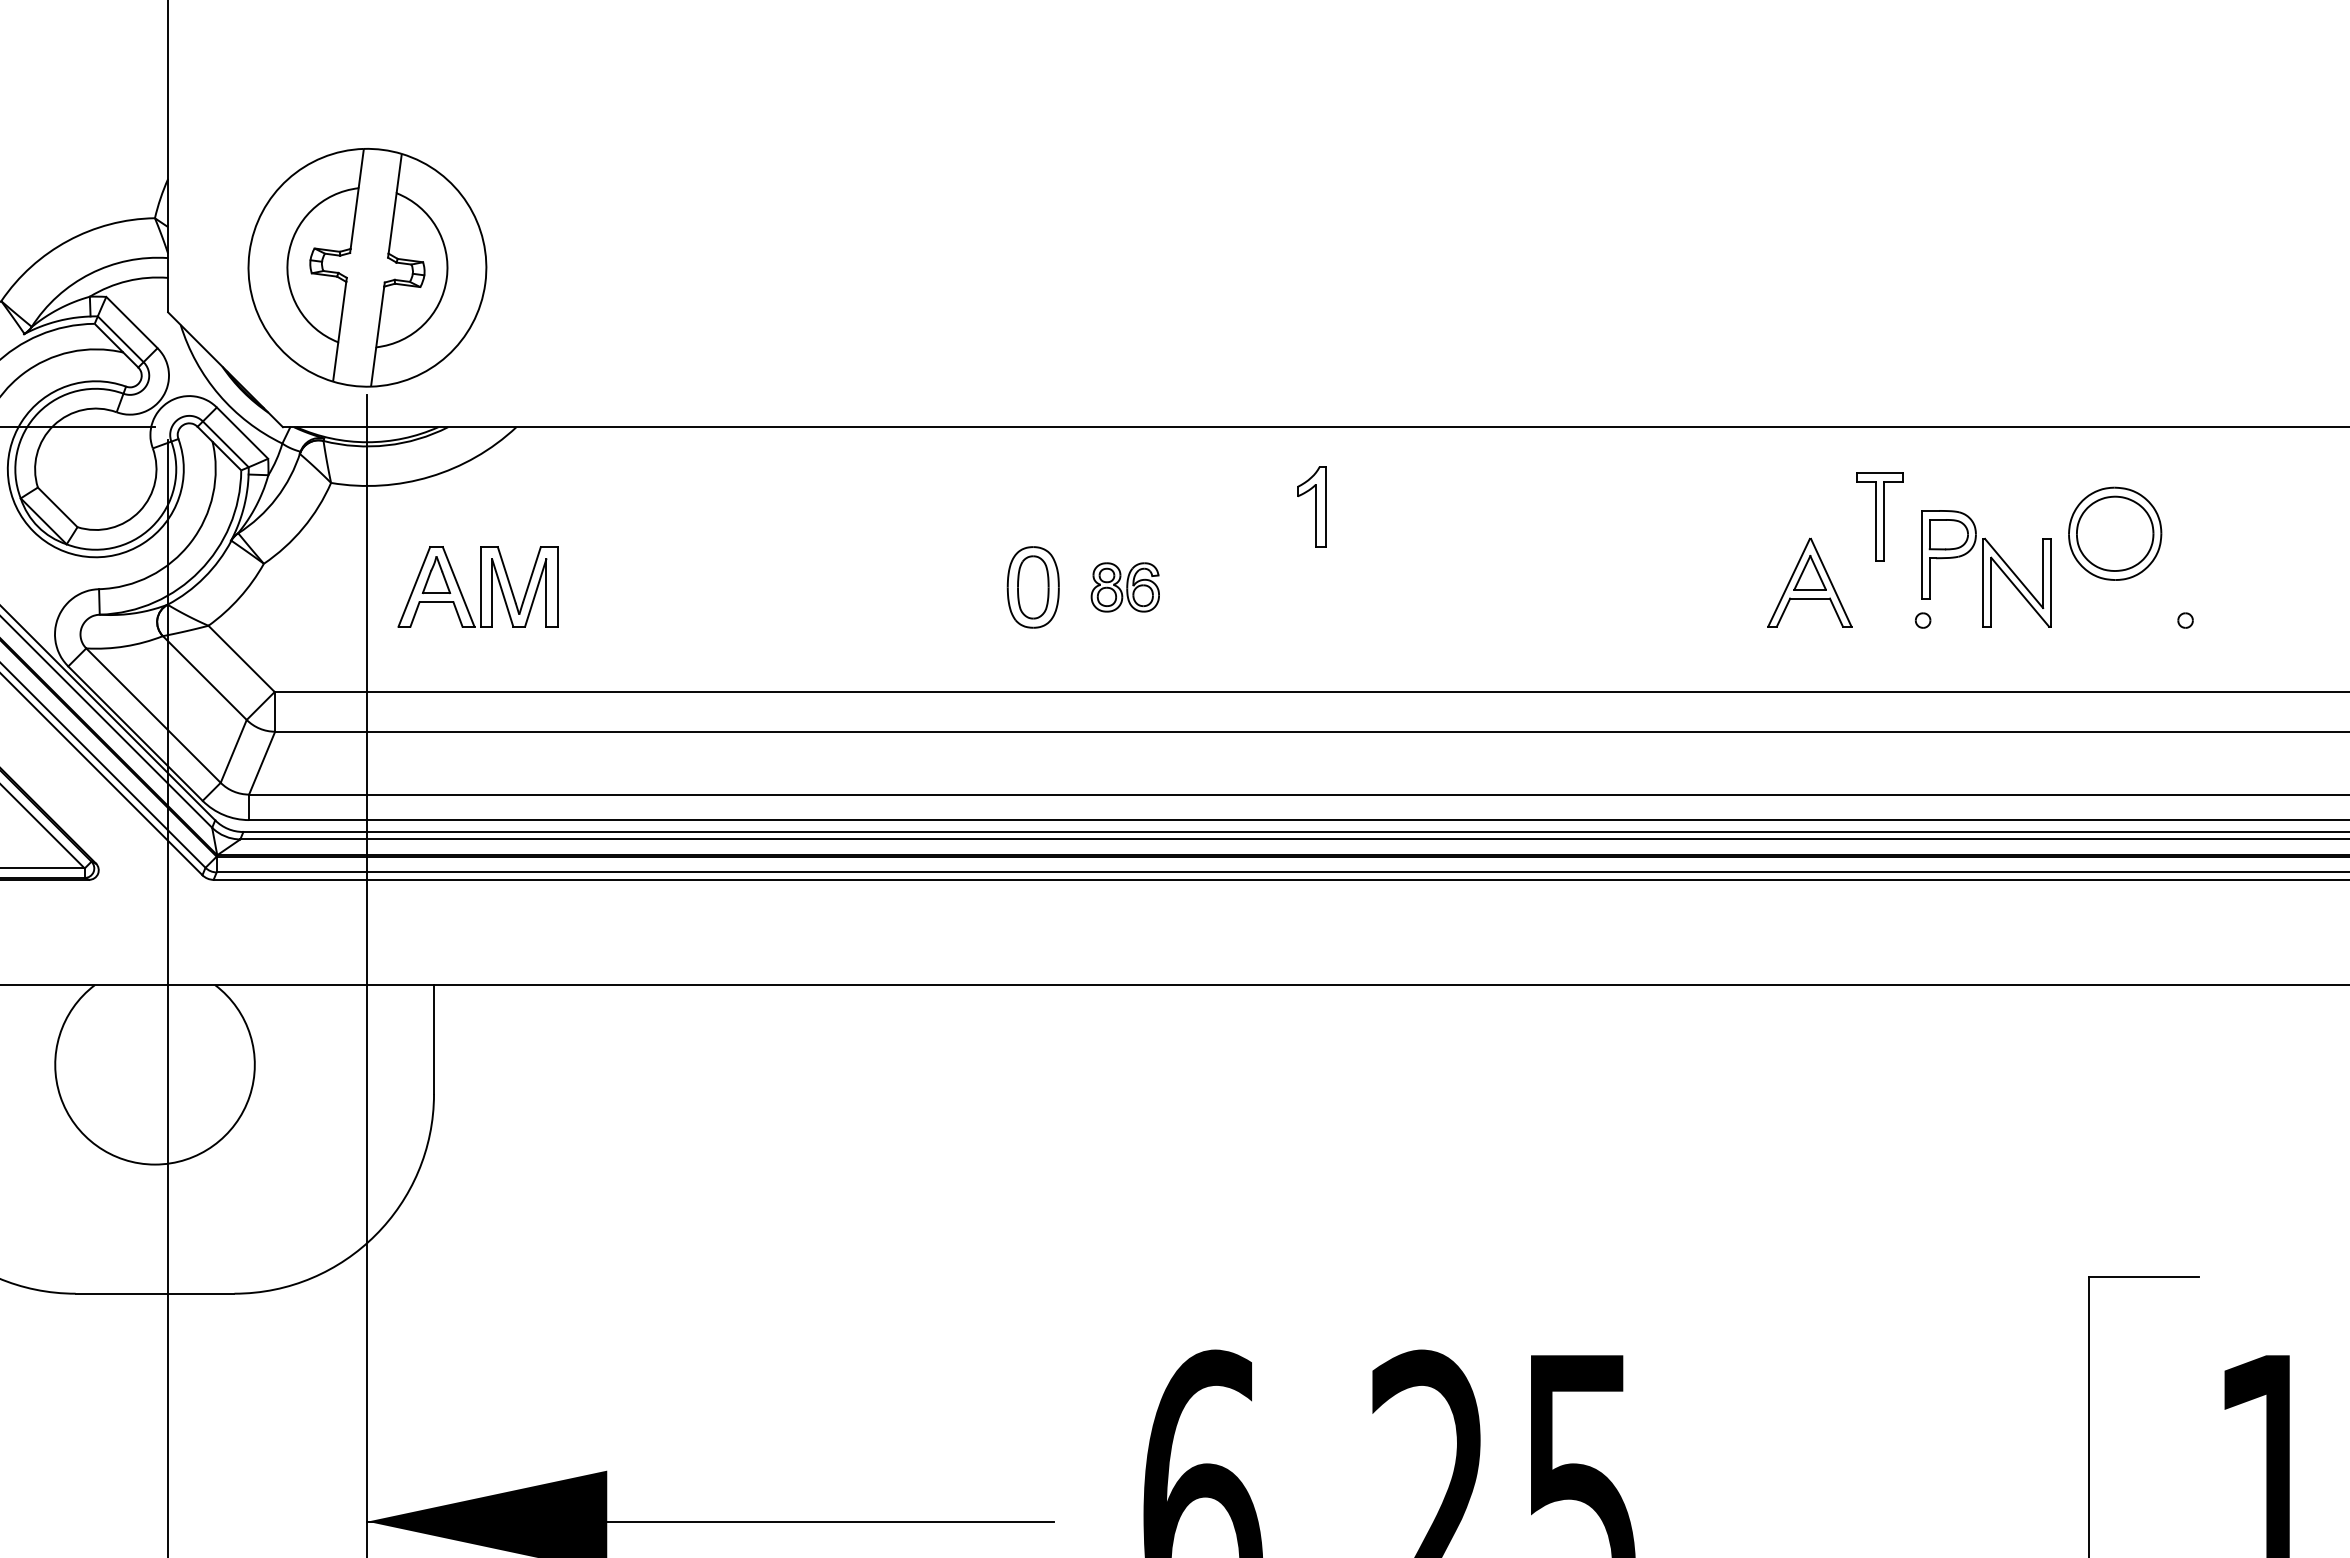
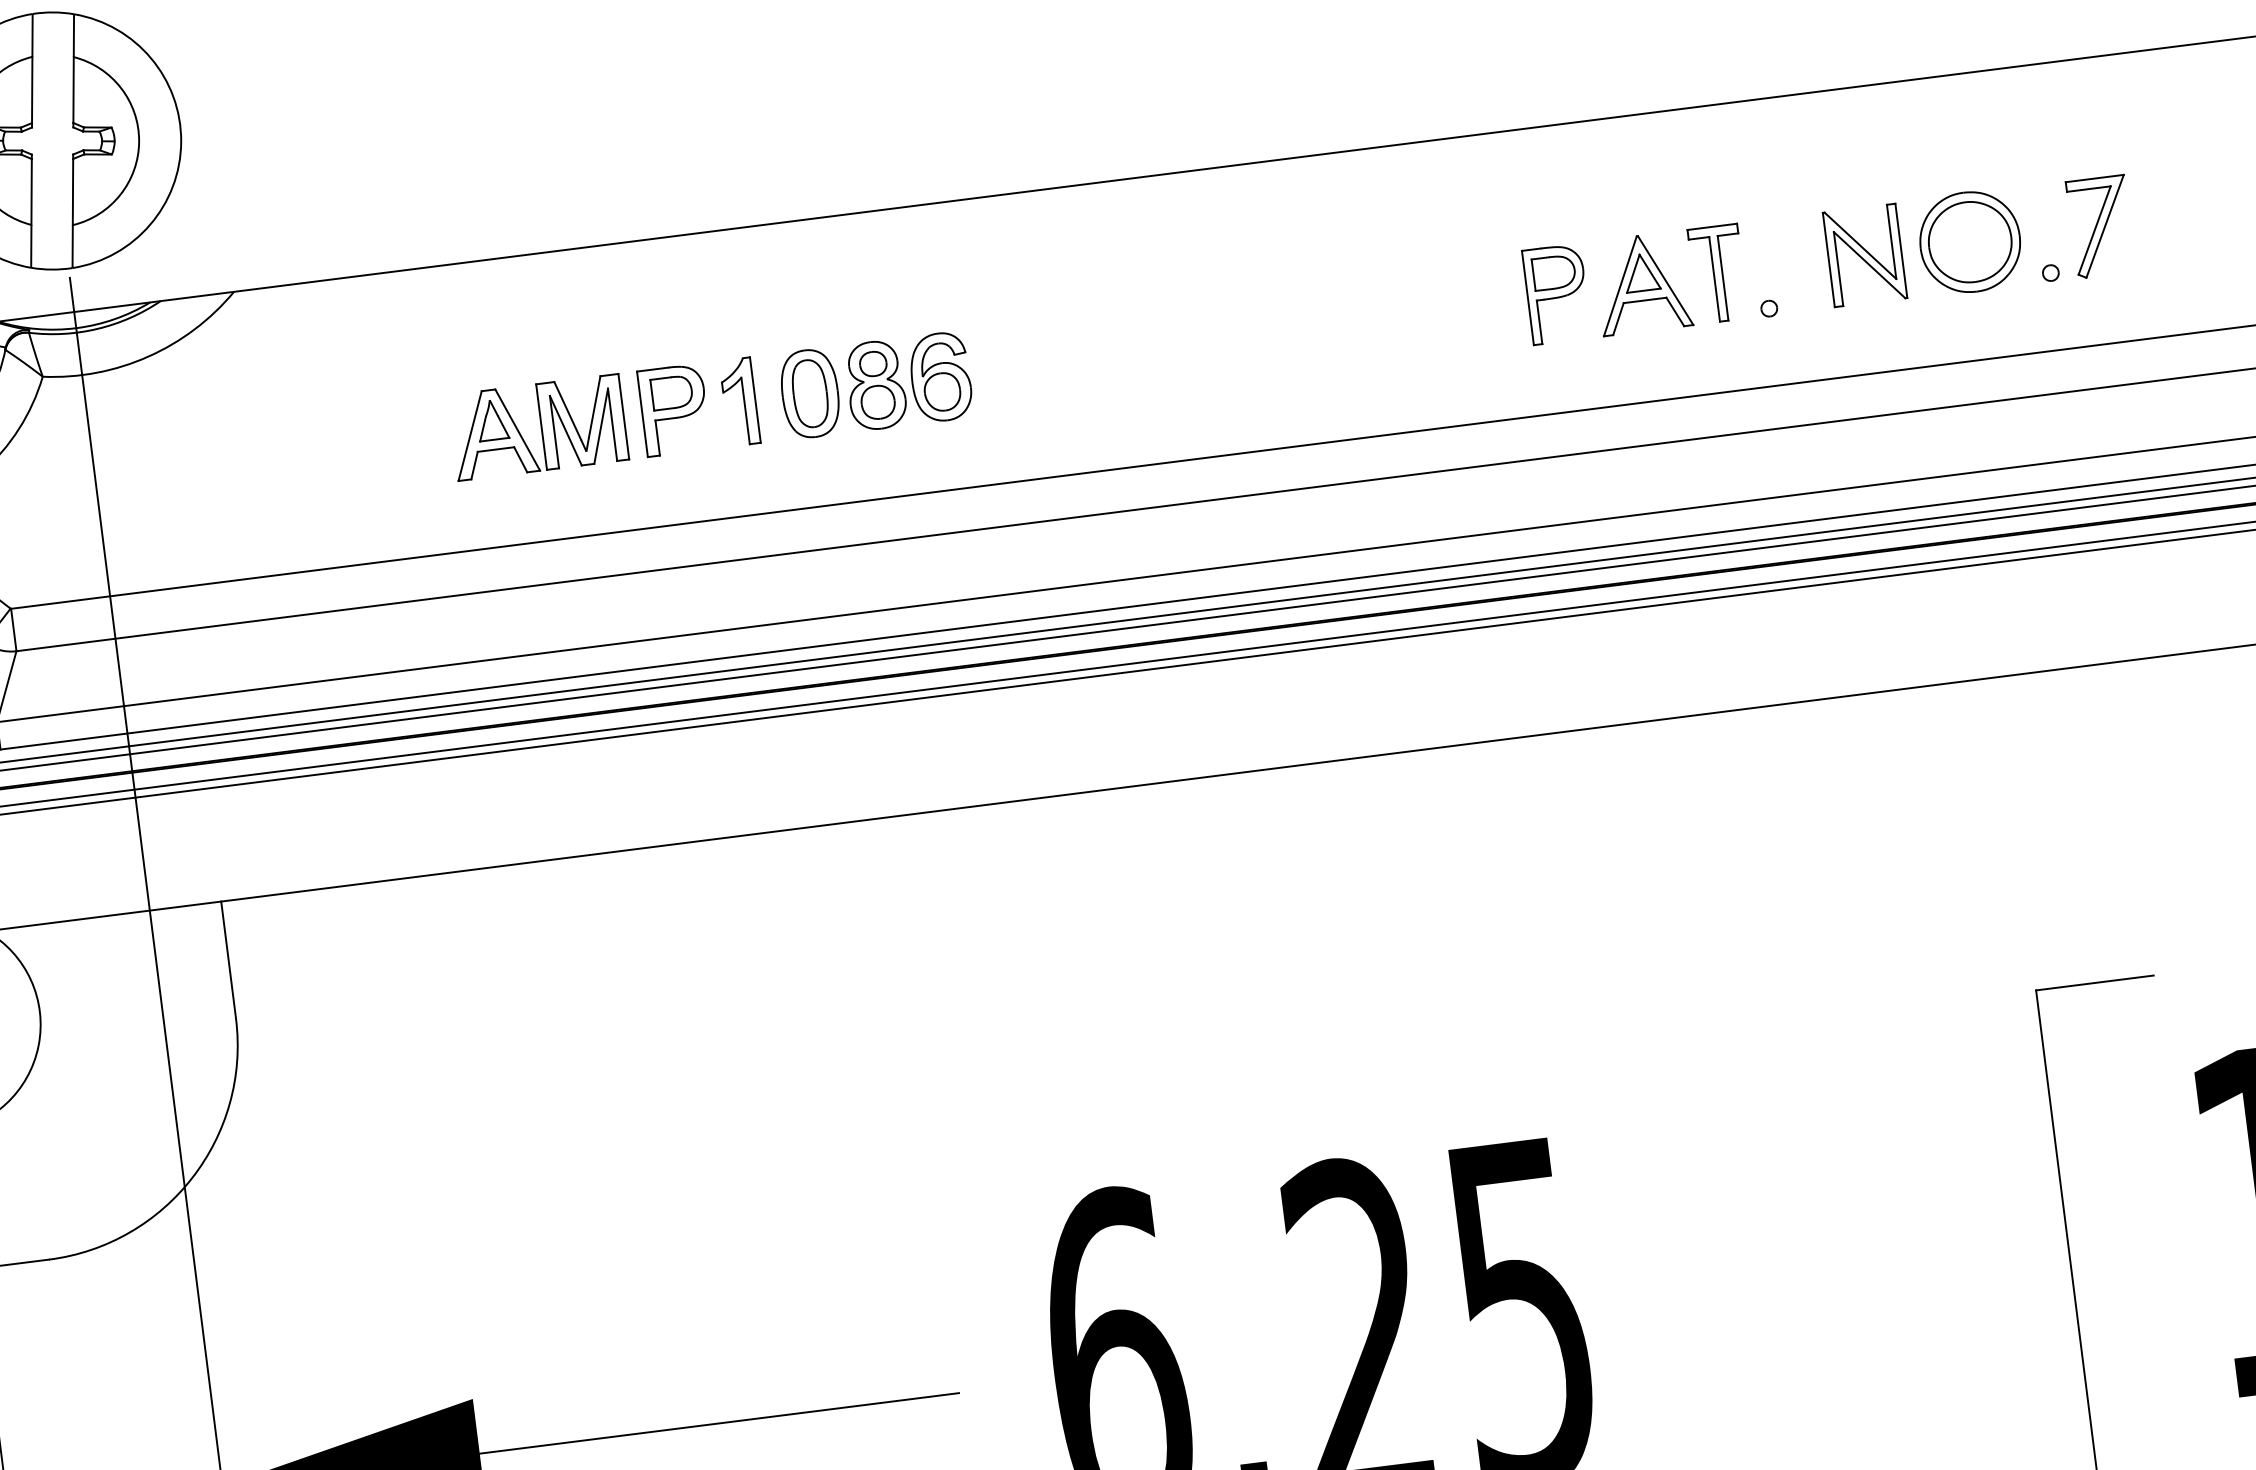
part: (1311, 506) -> (739, 401), moved
part: (1879, 516) -> (1717, 273), moved
part: (2115, 533) -> (1970, 241), moved
part: (1948, 554) -> (1556, 294), moved
part: (2236, 583) -> (2100, 226), added
part: (477, 586) -> (537, 427), moved
part: (906, 586) -> (674, 409), added
part: (1125, 587) -> (909, 381), size x1.67

